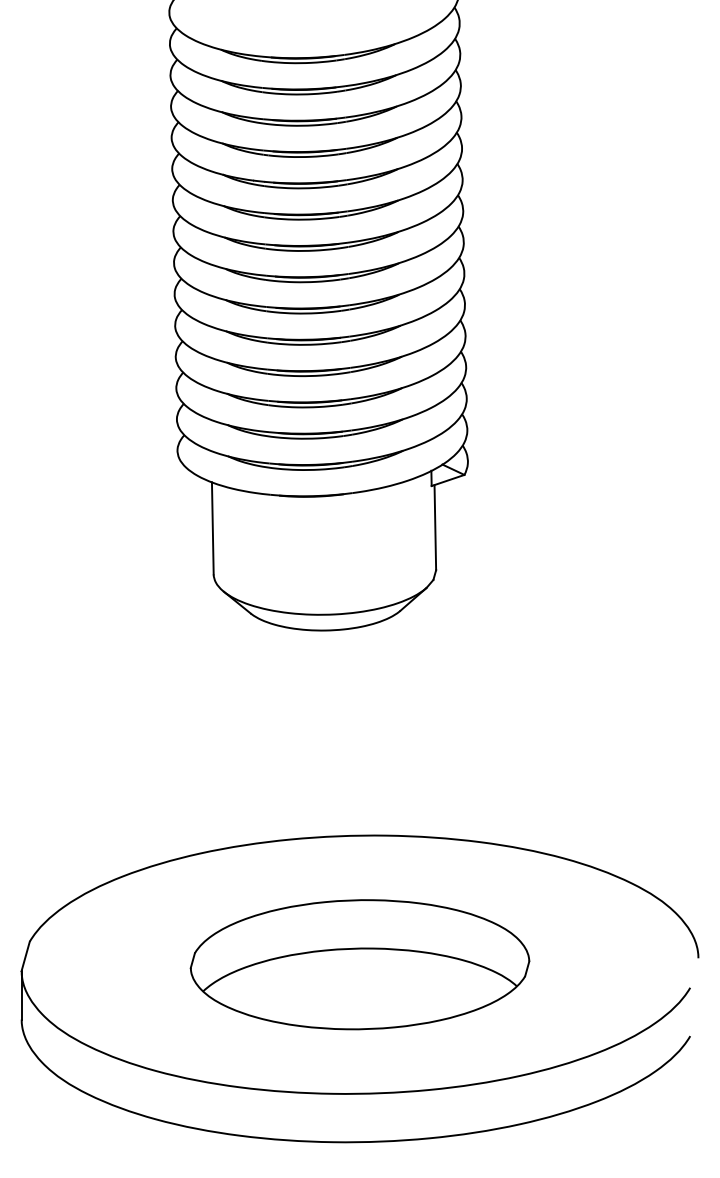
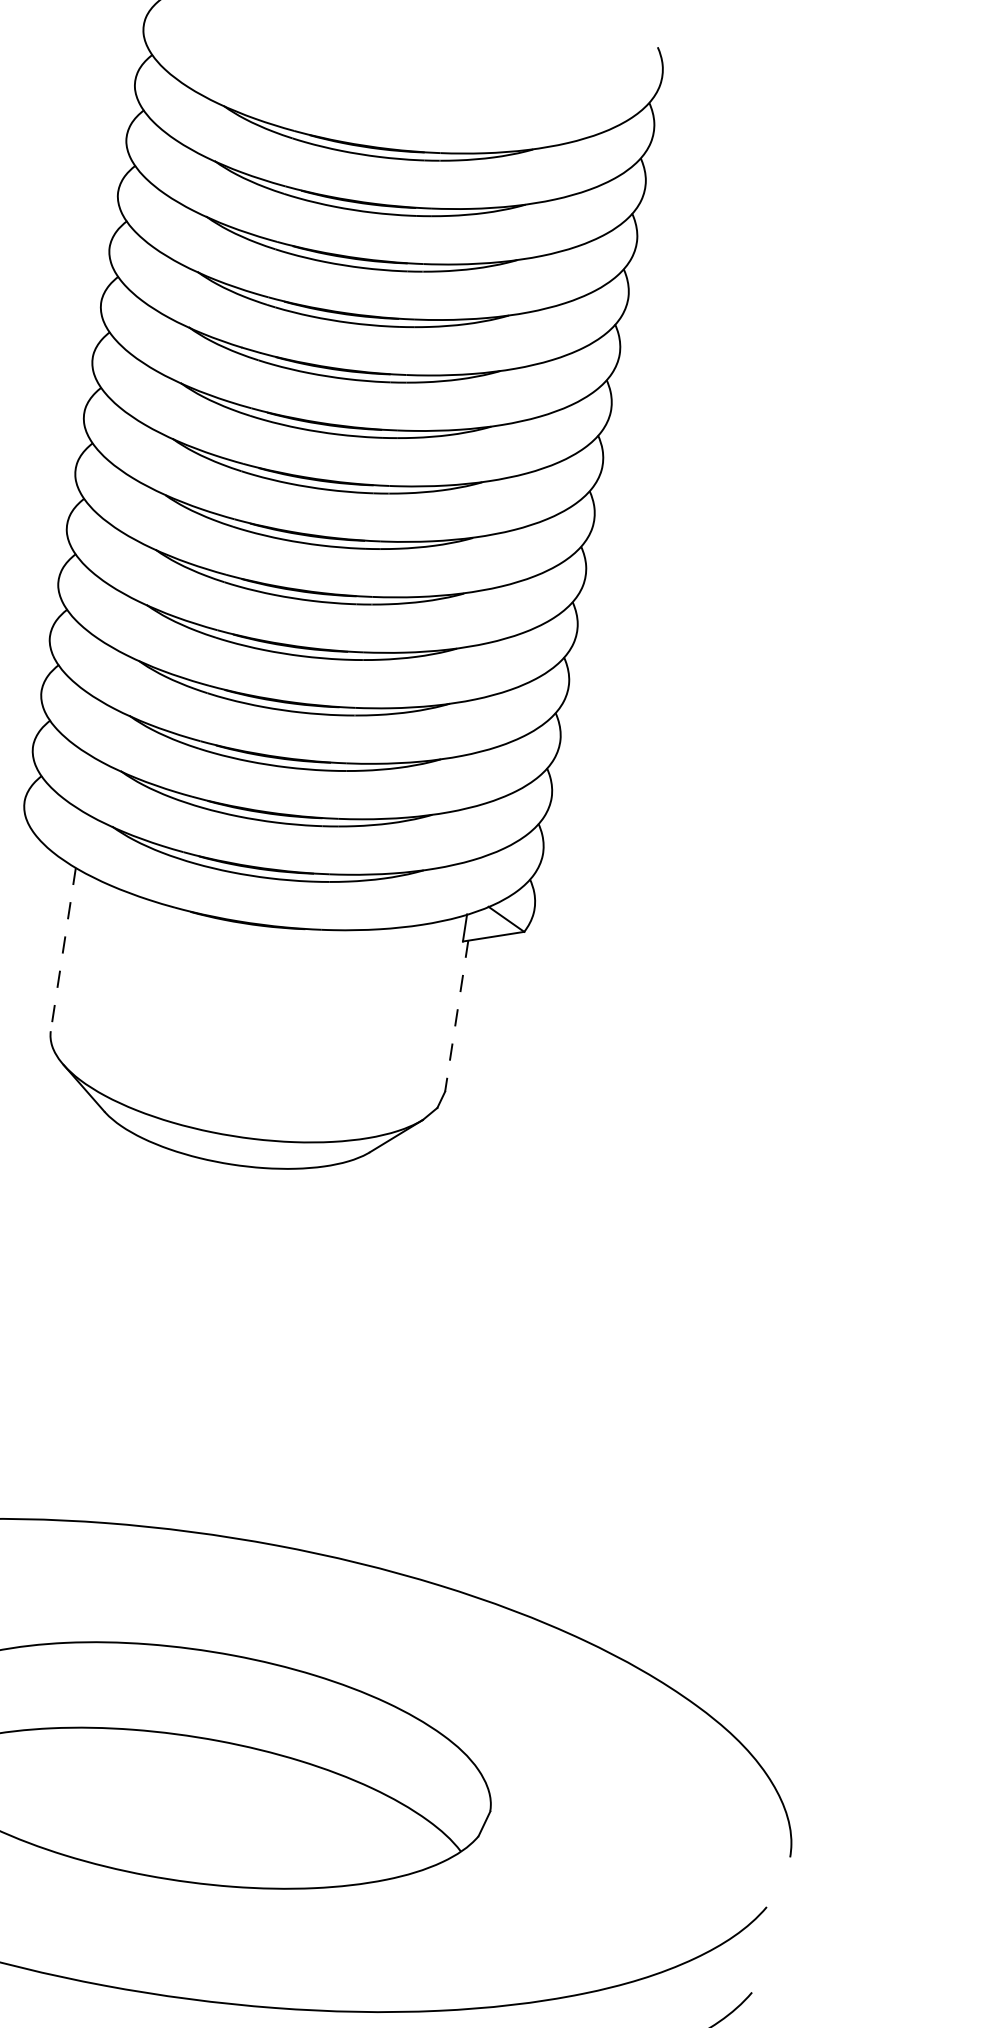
line: (435, 527) -> (457, 1015), solid -> dashed
line: (212, 528) -> (62, 949), solid -> dashed

